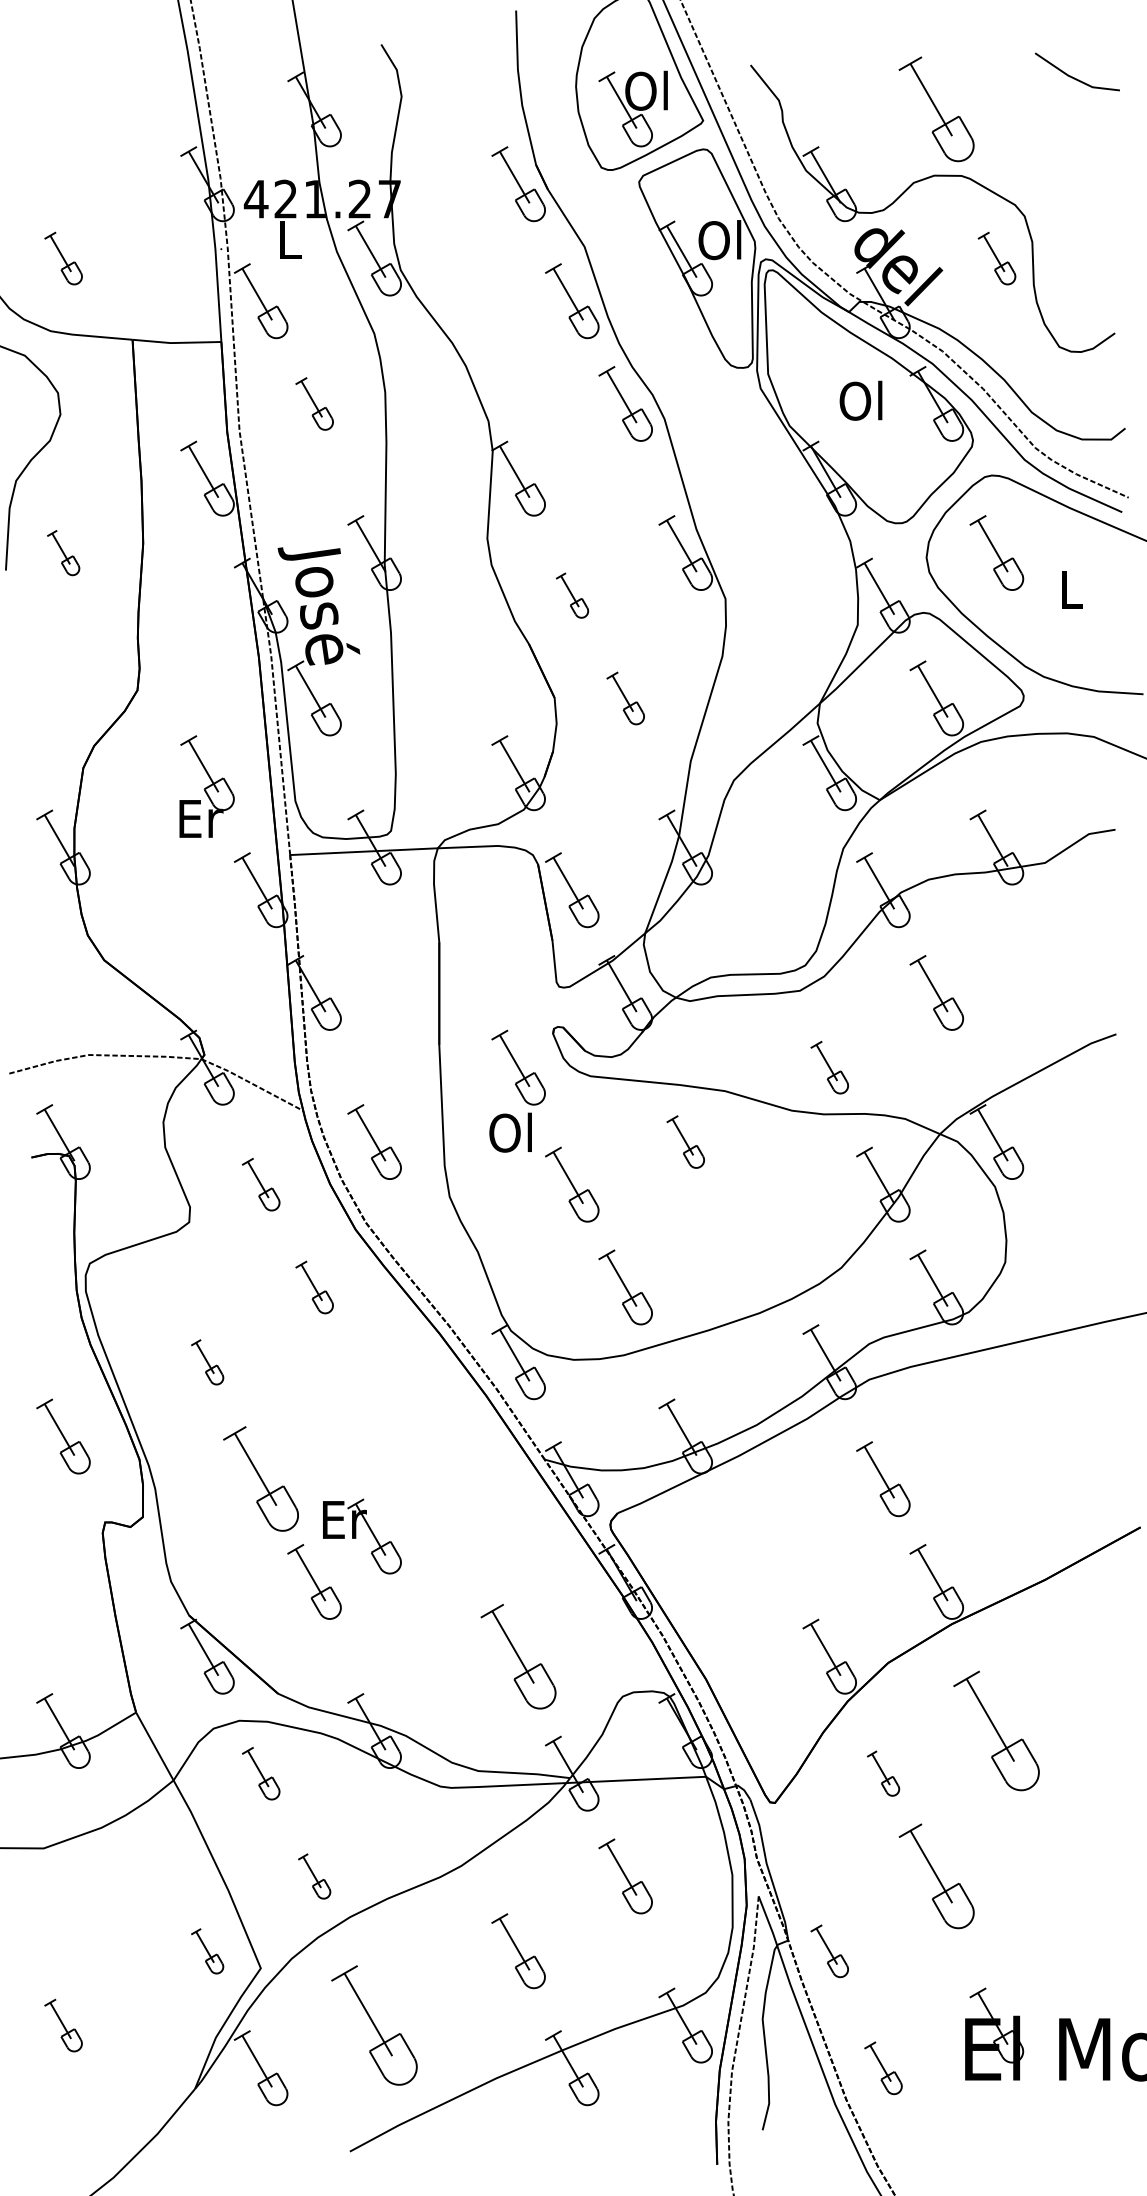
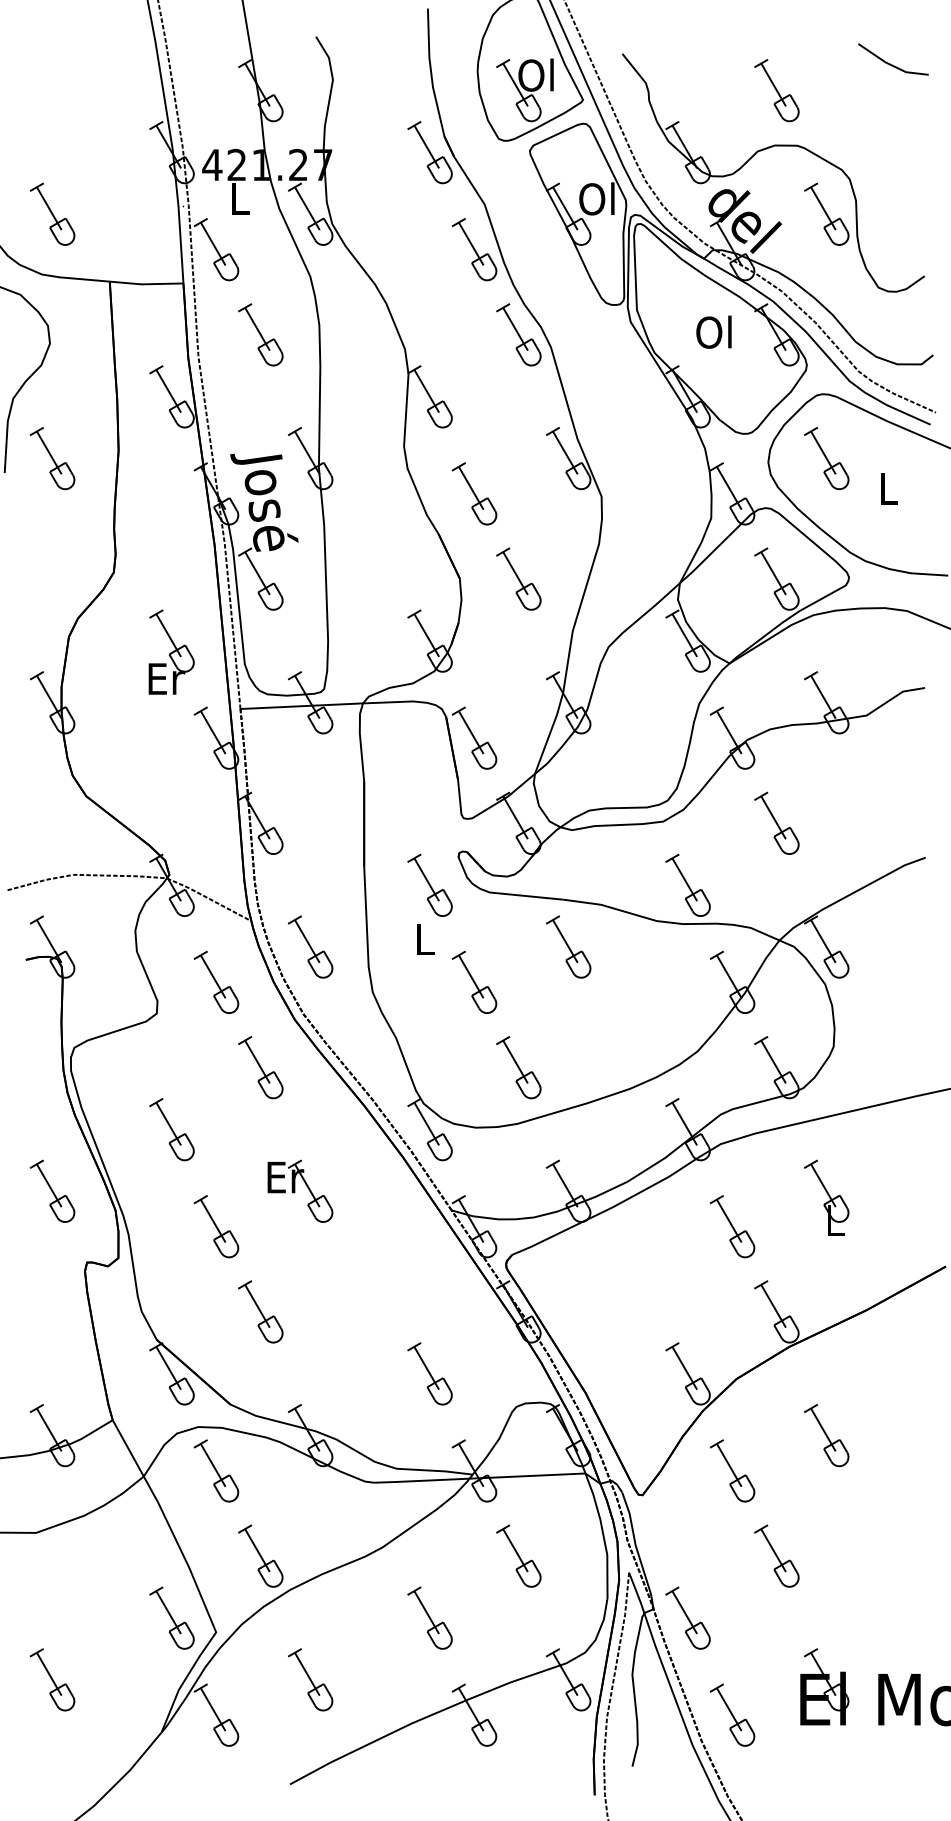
part: (936, 109) -> (776, 90), size x0.71
part: (63, 258) -> (52, 214), size x1.43
part: (996, 258) -> (826, 214), size x1.43
part: (314, 403) -> (260, 334), size x1.43
part: (63, 552) -> (52, 458), size x1.67
part: (572, 595) -> (474, 493), size x1.67
part: (625, 698) -> (518, 579), size x1.43
part: (829, 1067) -> (687, 885), size x1.43
text: (510, 1132) -> (423, 939), Ol -> L
part: (685, 1141) -> (568, 946), size x1.43
part: (260, 1184) -> (215, 982), size x1.43
part: (314, 1287) -> (260, 1067), size x1.43
part: (207, 1362) -> (171, 1129), size x1.67
part: (996, 1444) -> (826, 1197), added
part: (260, 1479) -> (215, 1226), size x0.71
part: (362, 1536) -> (300, 1191), moved
part: (518, 1656) -> (429, 1373), size x0.71
part: (996, 1730) -> (826, 1435), size x0.62
part: (260, 1773) -> (215, 1470), size x1.43
part: (883, 1773) -> (732, 1470), size x1.67
part: (314, 1876) -> (260, 1556), size x1.67
part: (936, 1876) -> (776, 1556), size x0.71
part: (207, 1951) -> (171, 1618), size x1.67
part: (829, 1951) -> (687, 1618), size x1.43
part: (63, 2025) -> (52, 1679), size x1.43
part: (374, 2025) -> (310, 1679), size x0.62
part: (883, 2068) -> (732, 1715), size x1.43

